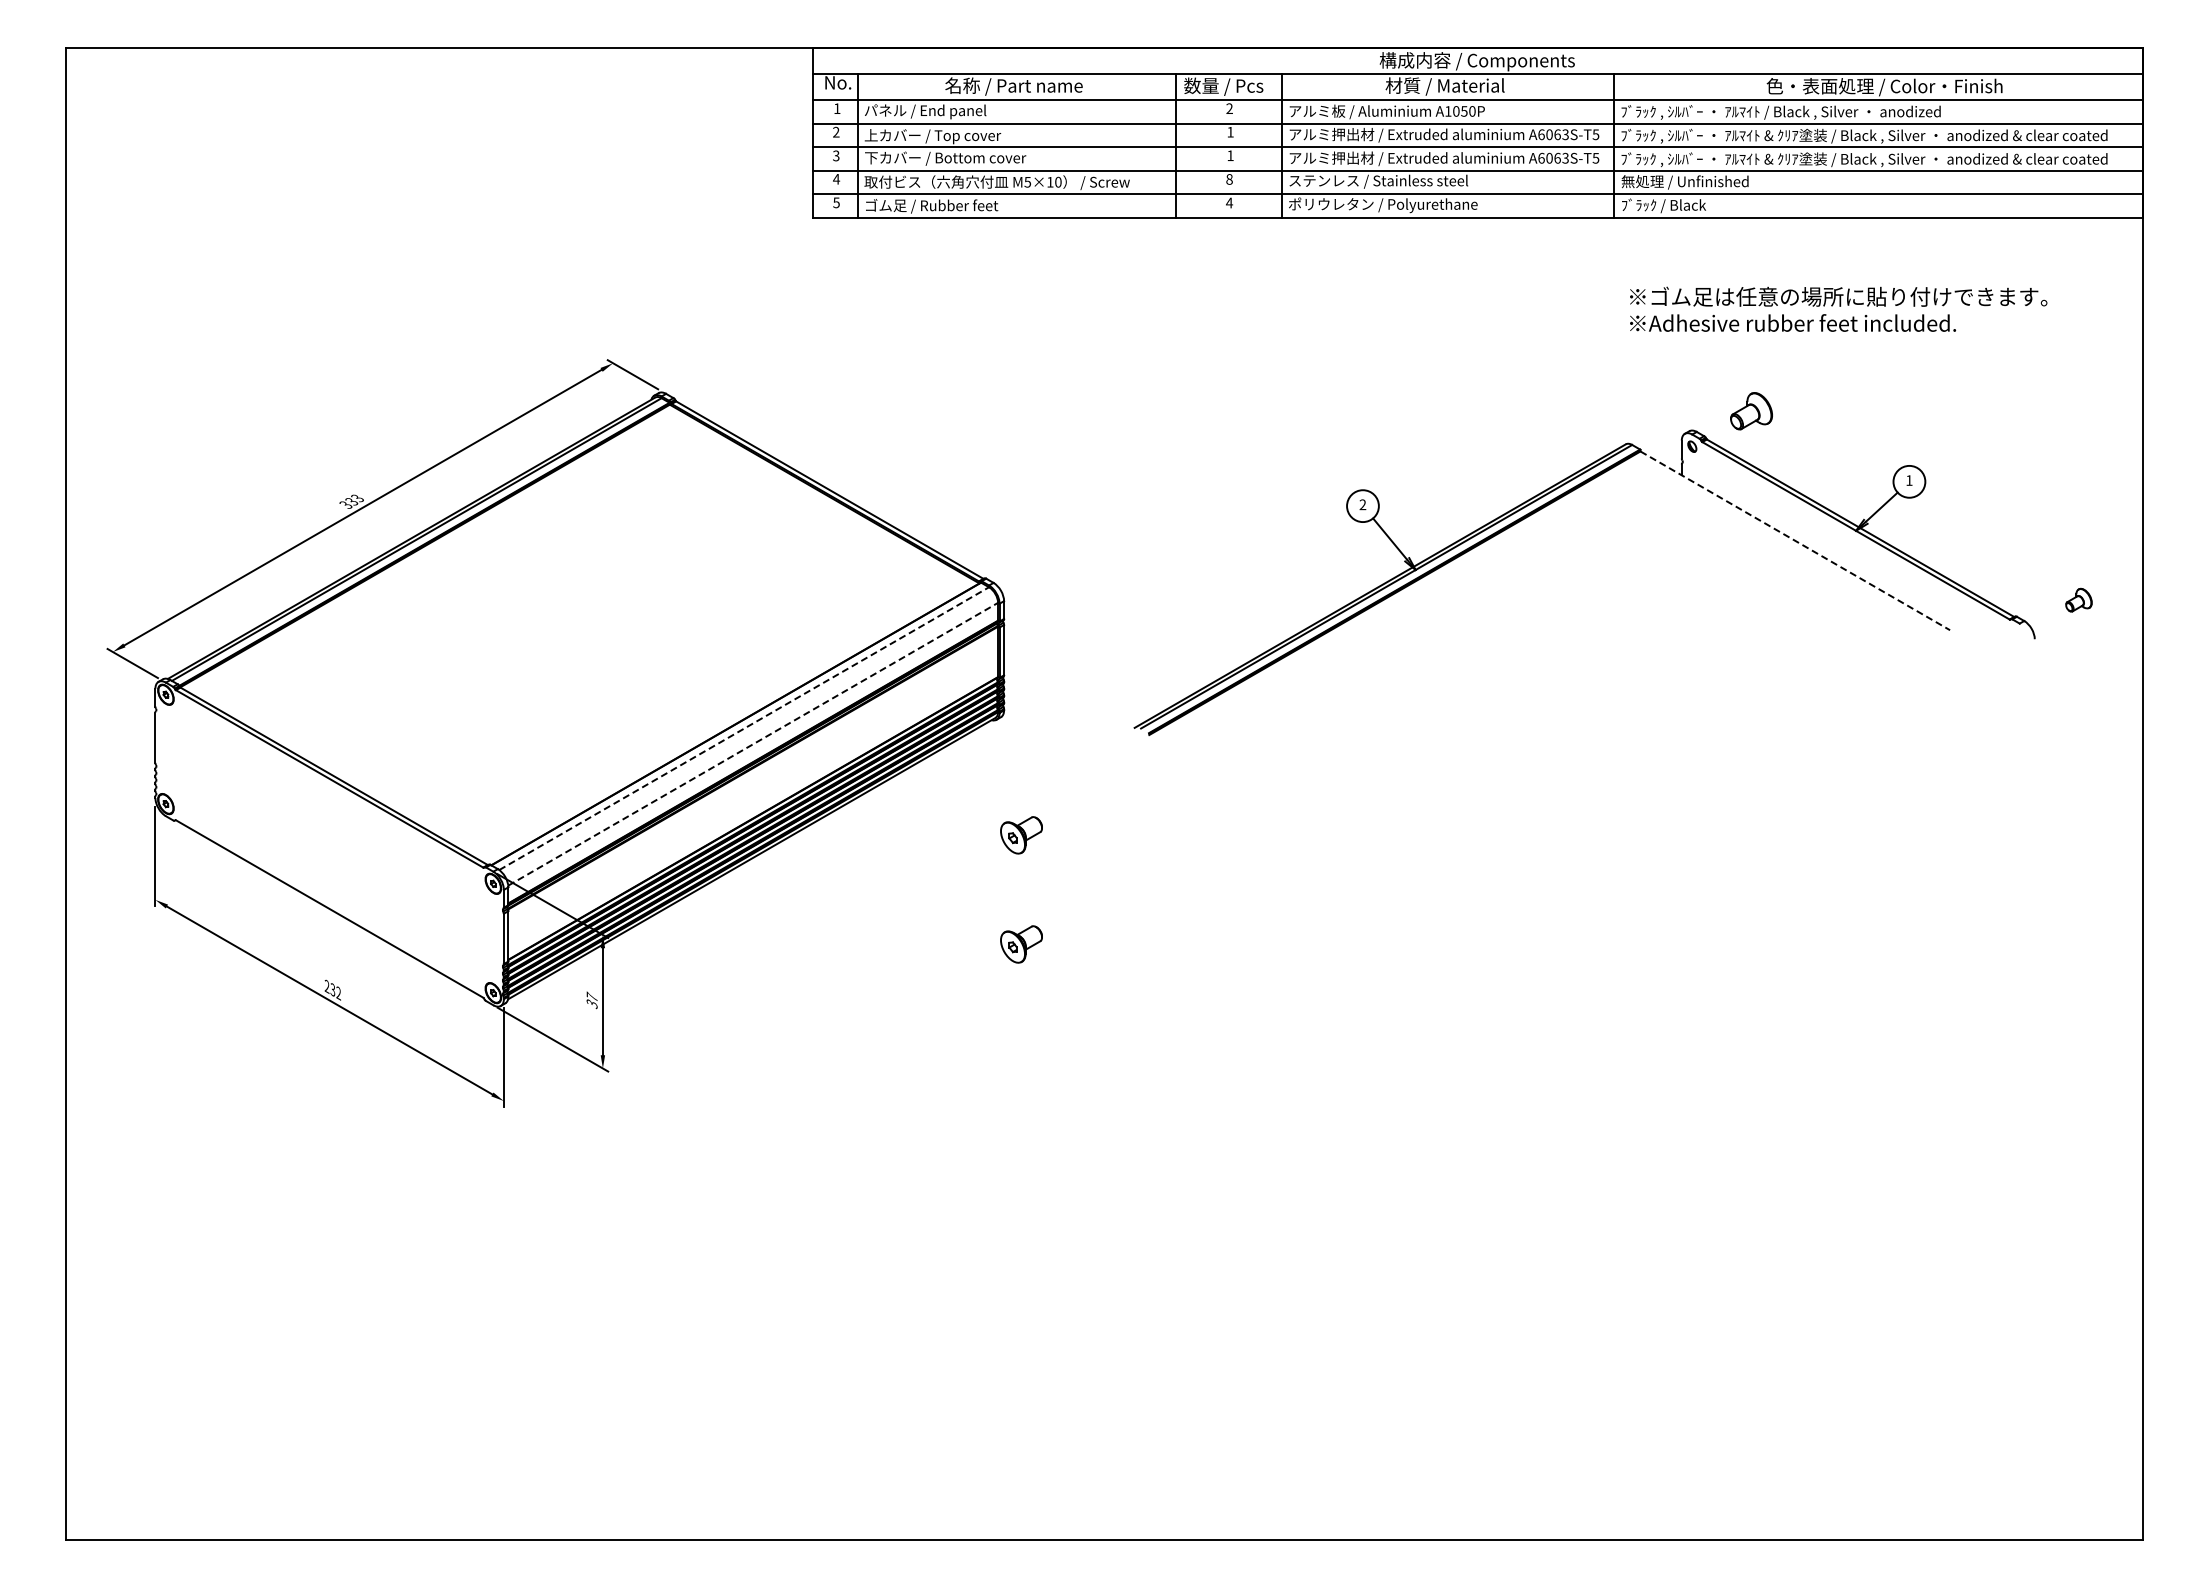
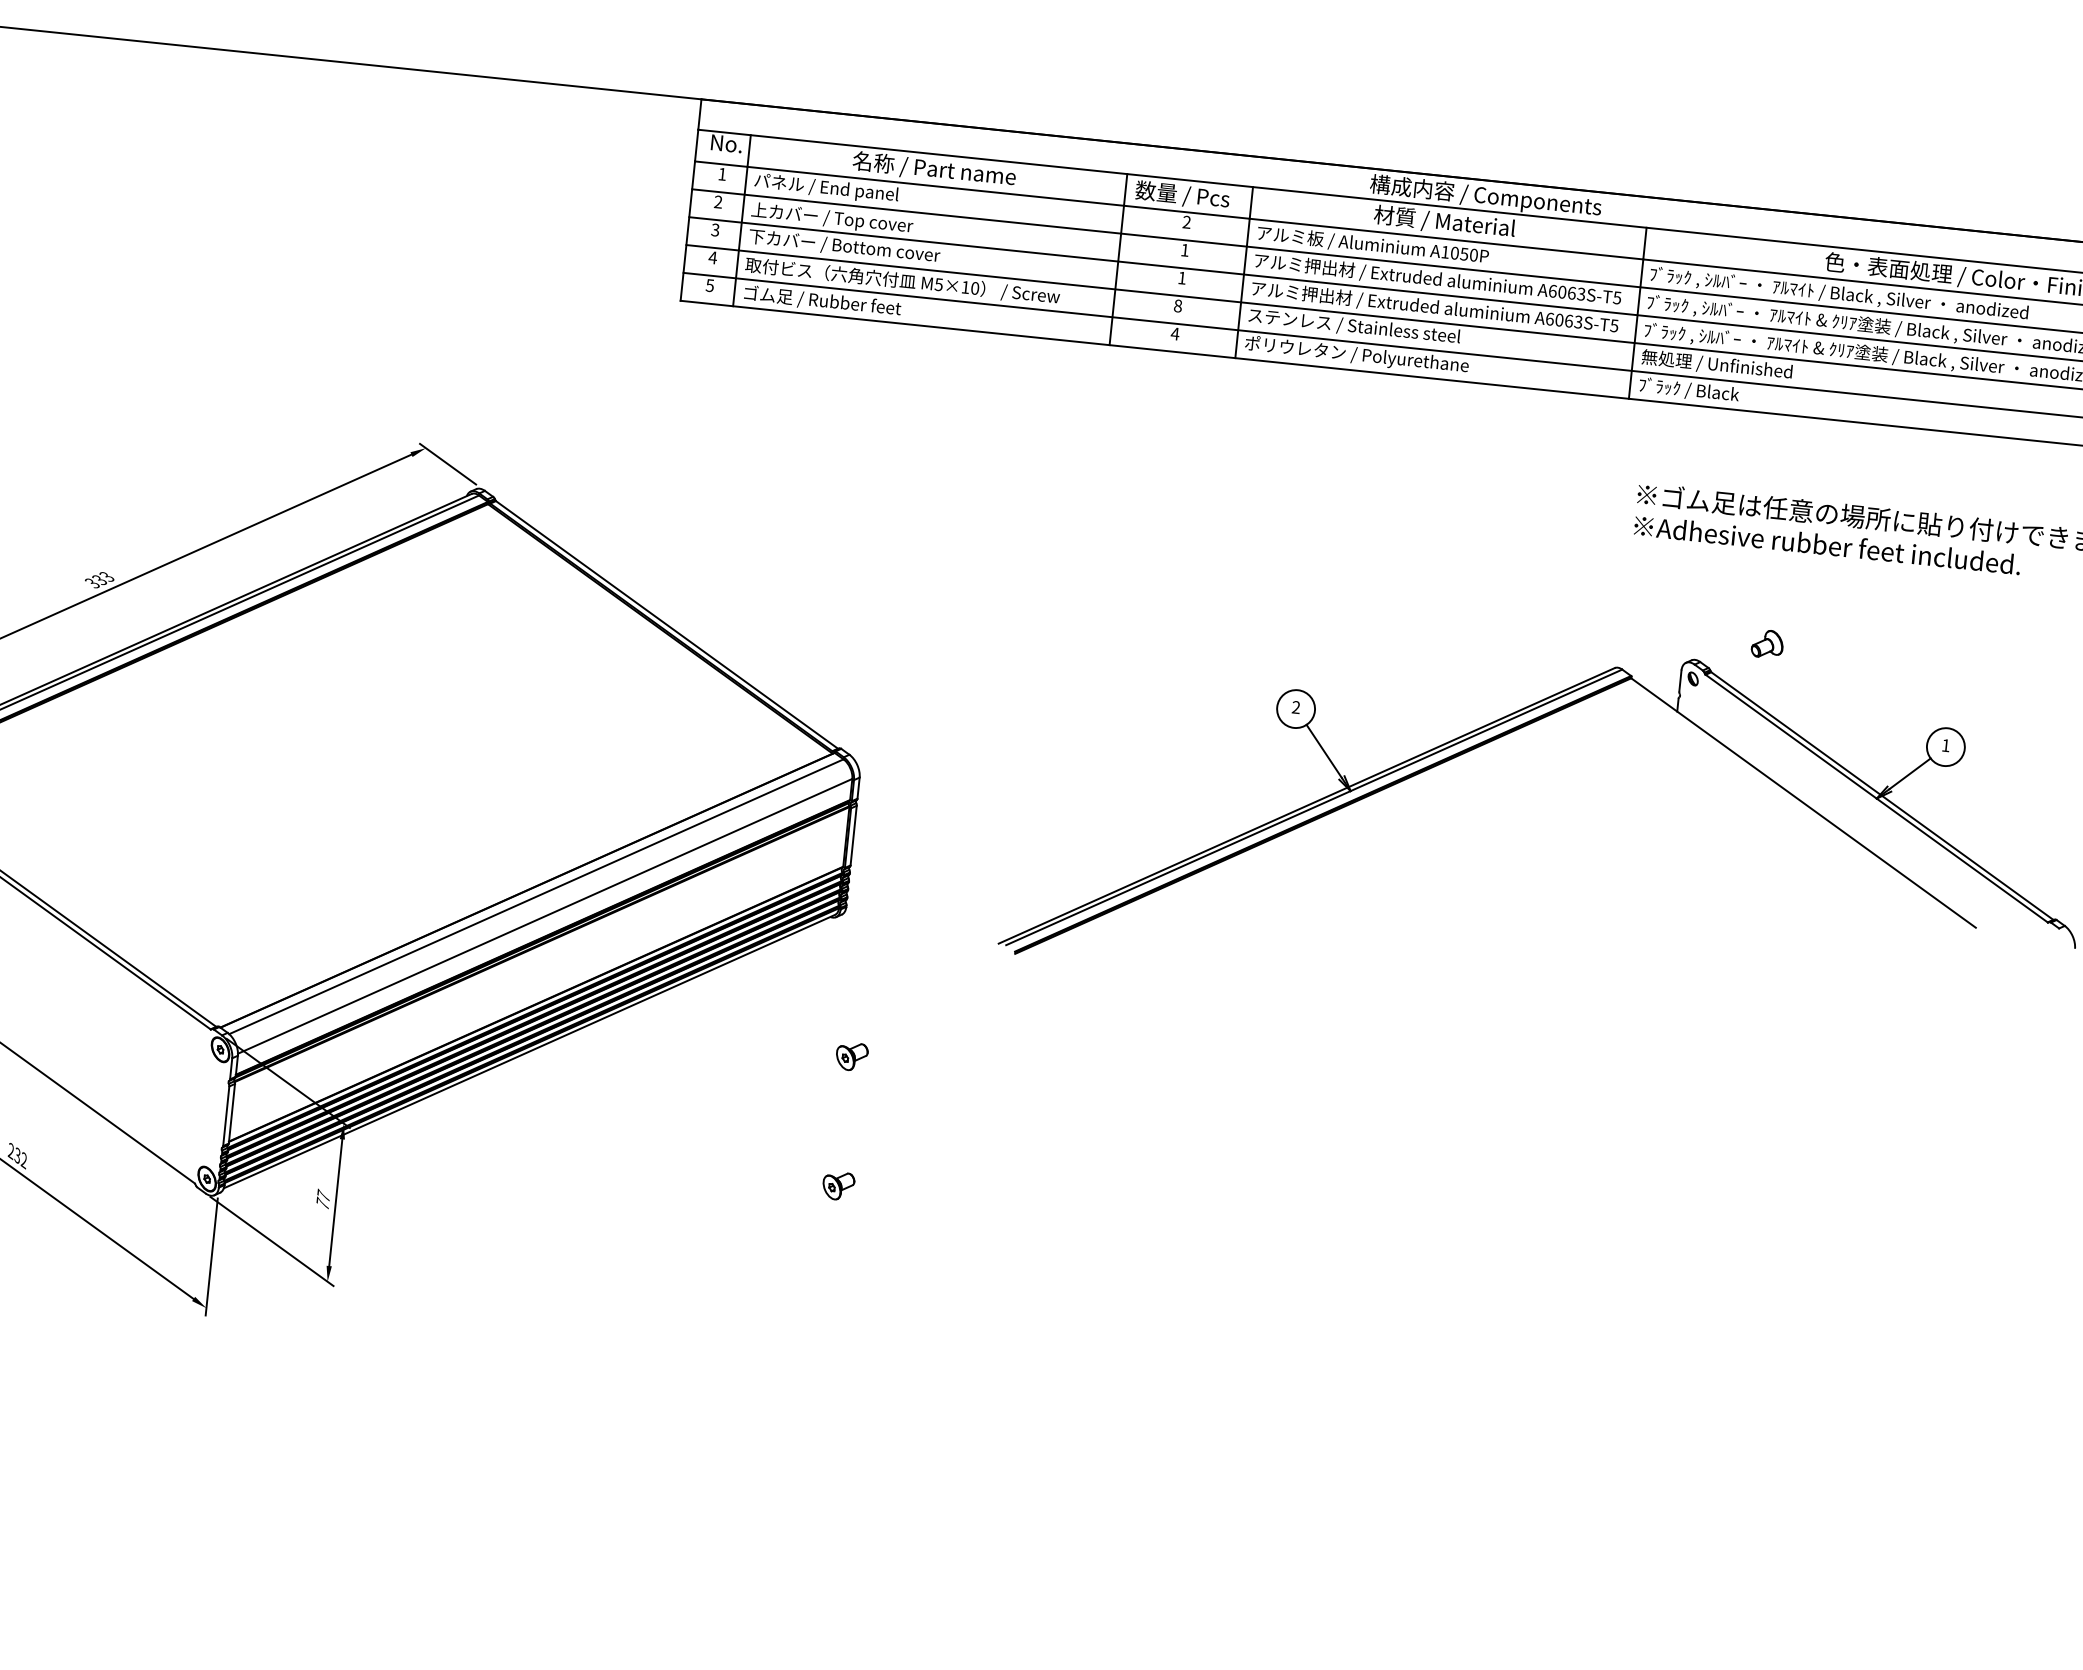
part: (1751, 410) -> (1767, 643), size x0.62
line: (1795, 540) -> (1803, 802), dashed -> solid
line: (744, 728) -> (536, 896), dashed -> solid
line: (753, 744) -> (545, 916), dashed -> solid
part: (1021, 834) -> (851, 1055), size x0.62
part: (1021, 944) -> (838, 1186), size x0.62
text: (591, 1003) -> (322, 1203), 37 -> 77

